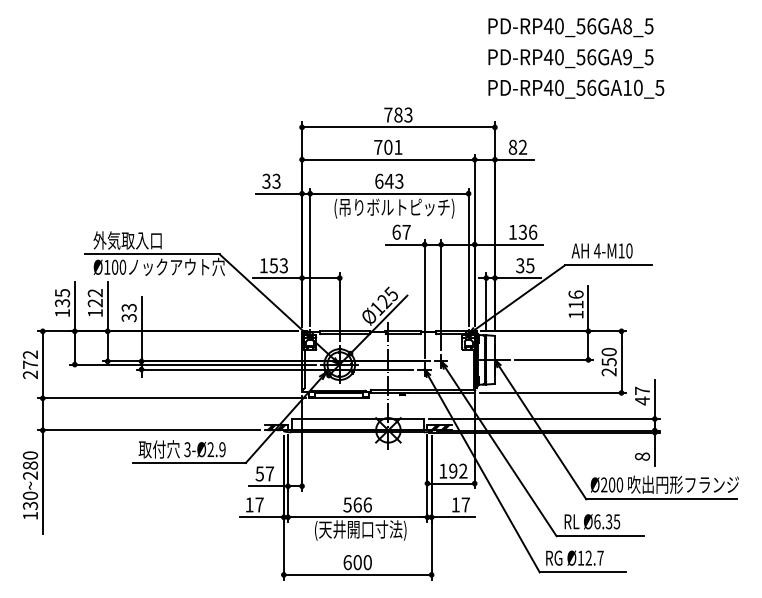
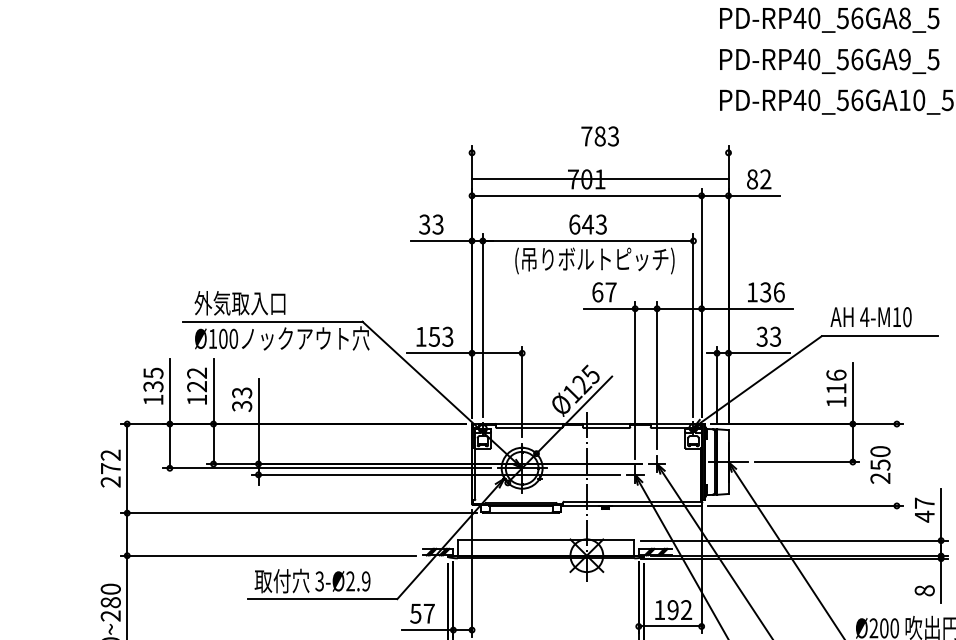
line: (398, 127) -> (600, 179), moved
text: (530, 265) -> (775, 336), 35 -> 33
line: (621, 361) -> (896, 464), removed

